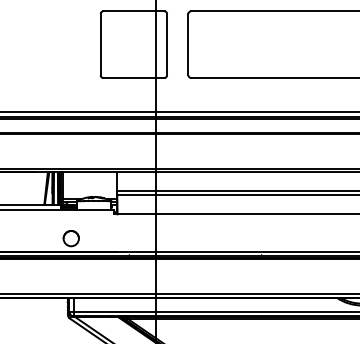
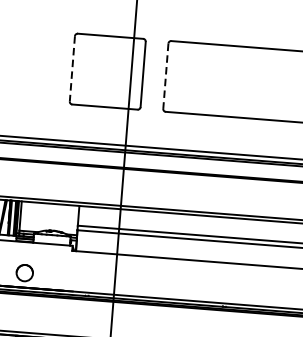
line: (100, 44) -> (72, 68), solid -> dashed
line: (188, 44) -> (165, 76), solid -> dashed

